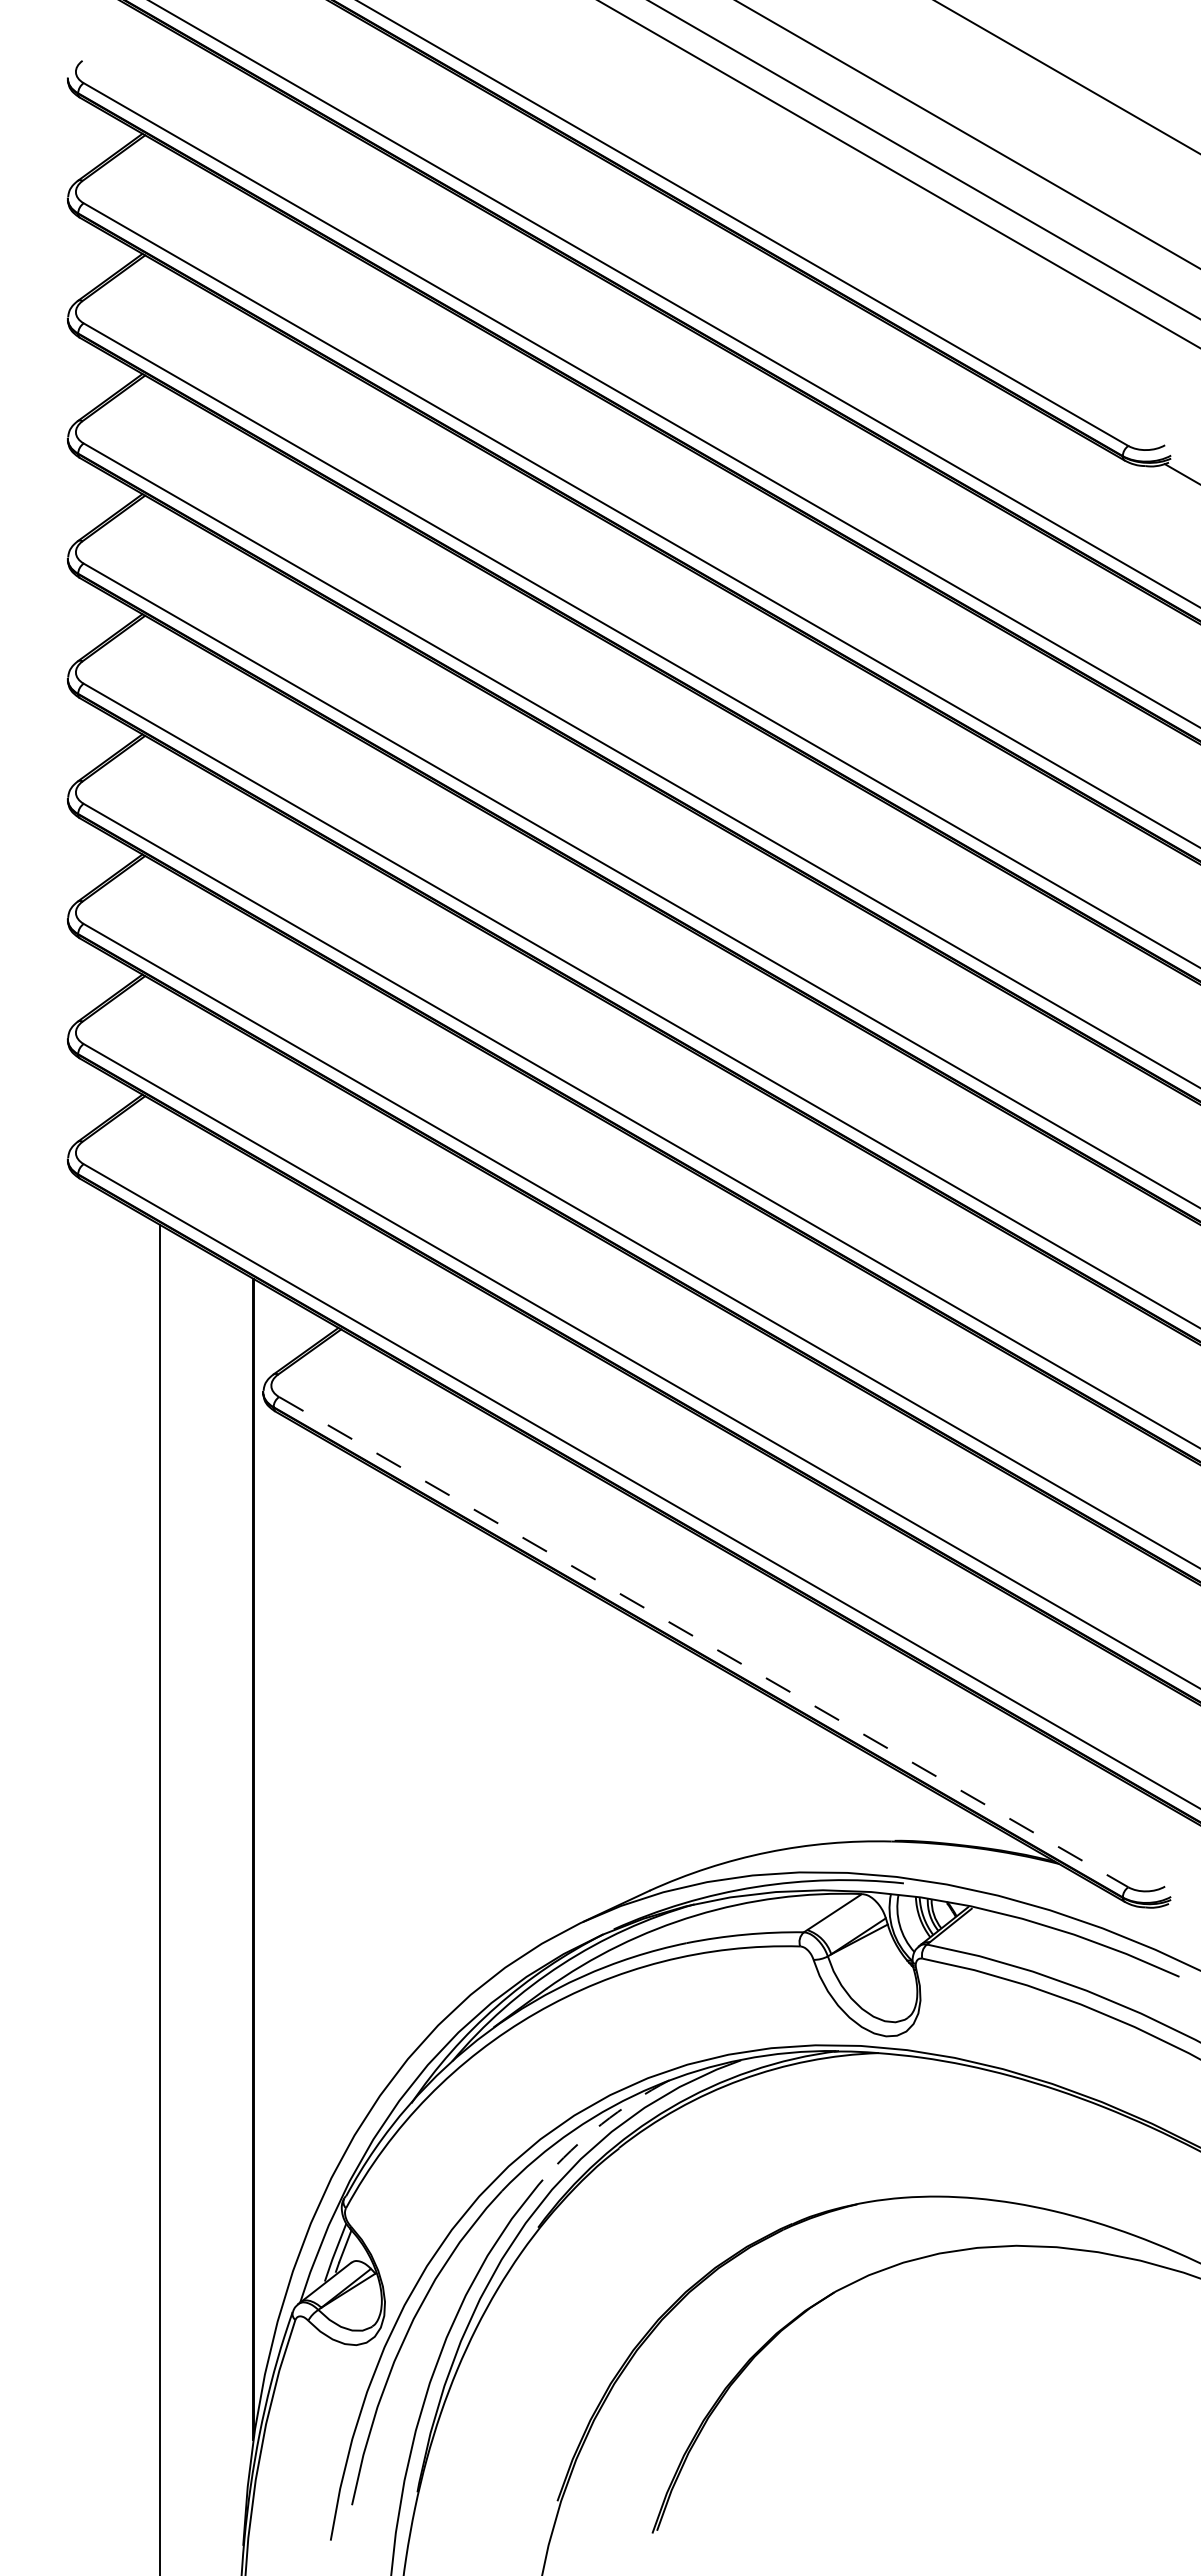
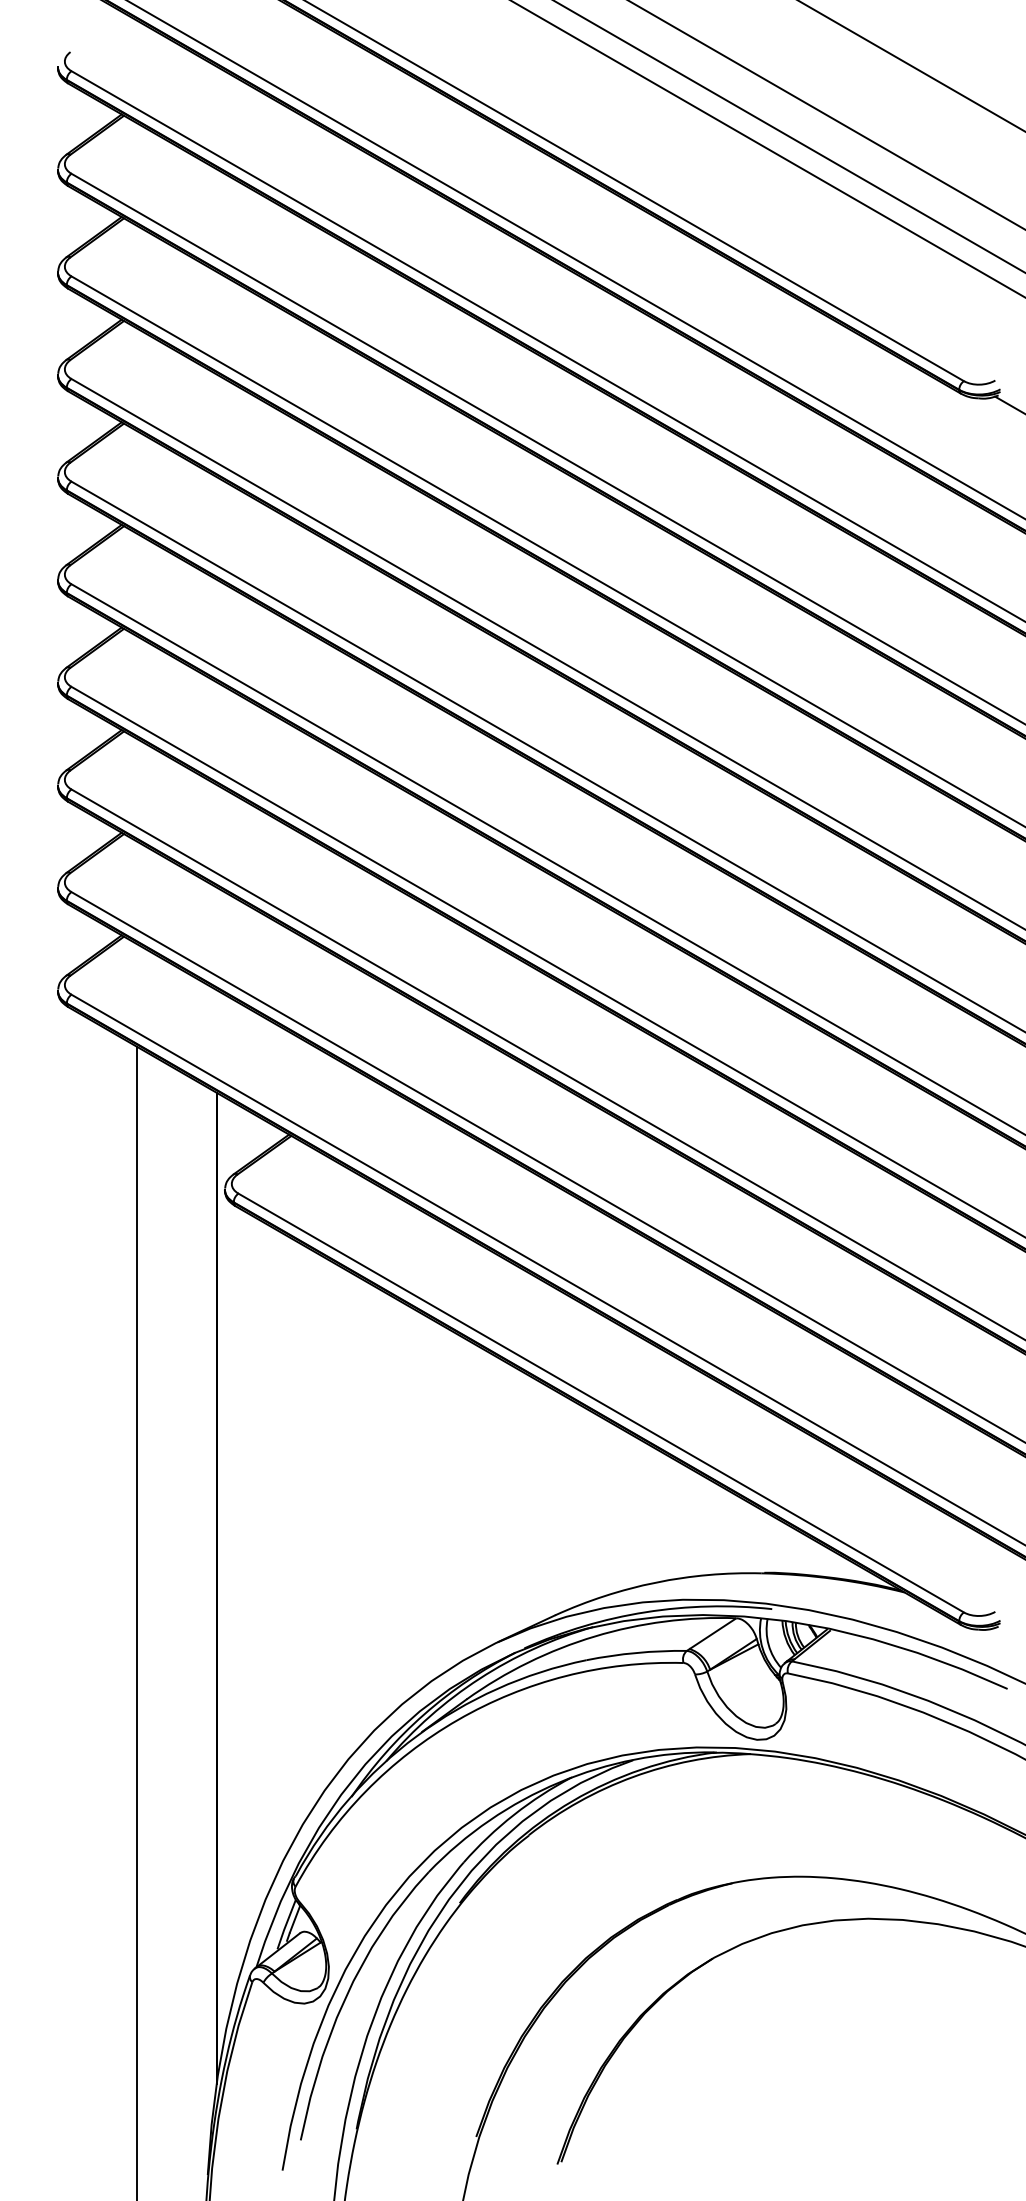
line: (704, 1642) -> (601, 1403), dashed -> solid
arc: (601, 2124) -> (513, 1815), dashed -> solid

